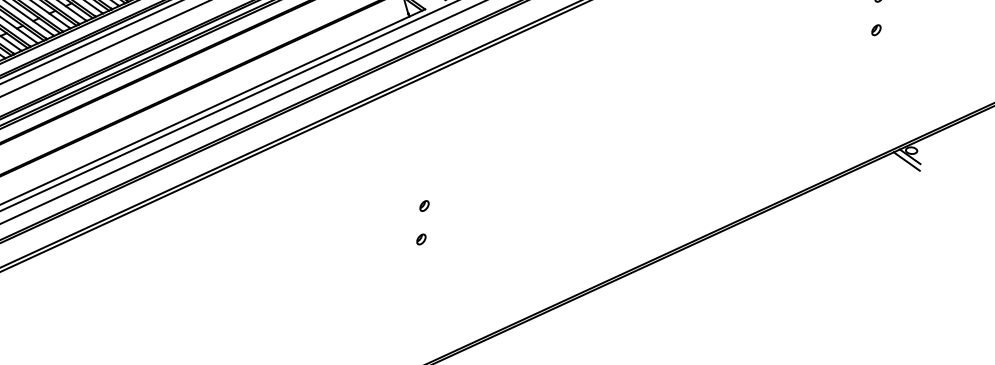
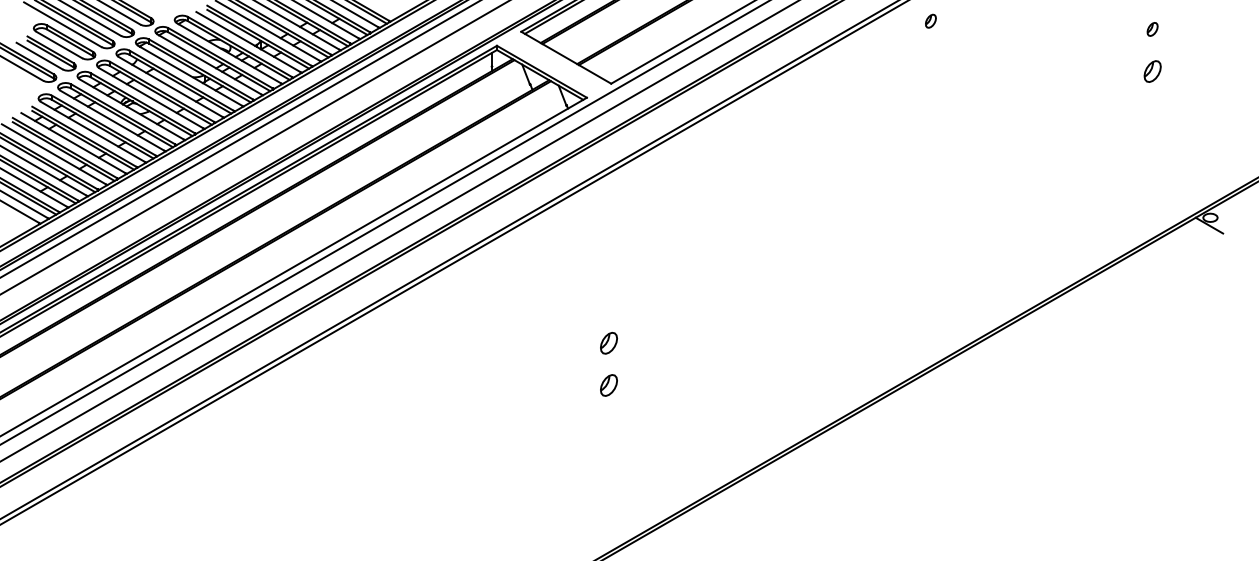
part: (876, 30) -> (1152, 71), size x1.6
line: (906, 161) -> (1205, 231), removed
part: (424, 206) -> (608, 343), size x1.6
part: (421, 239) -> (608, 385), size x1.6

